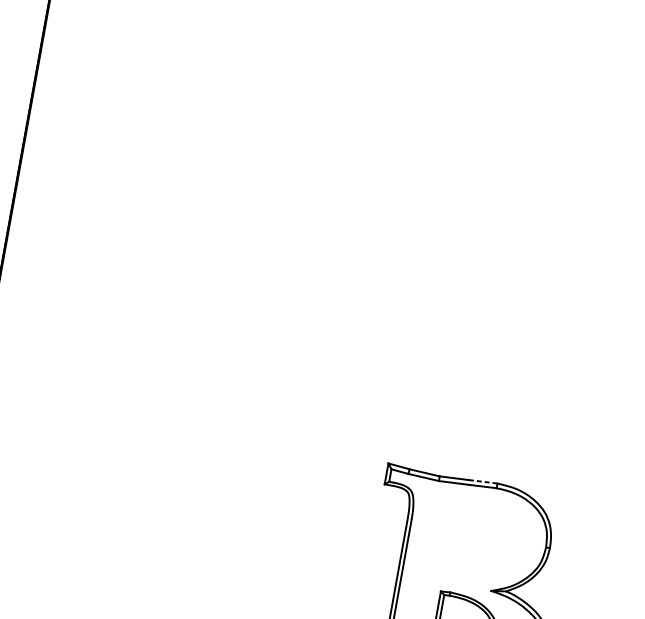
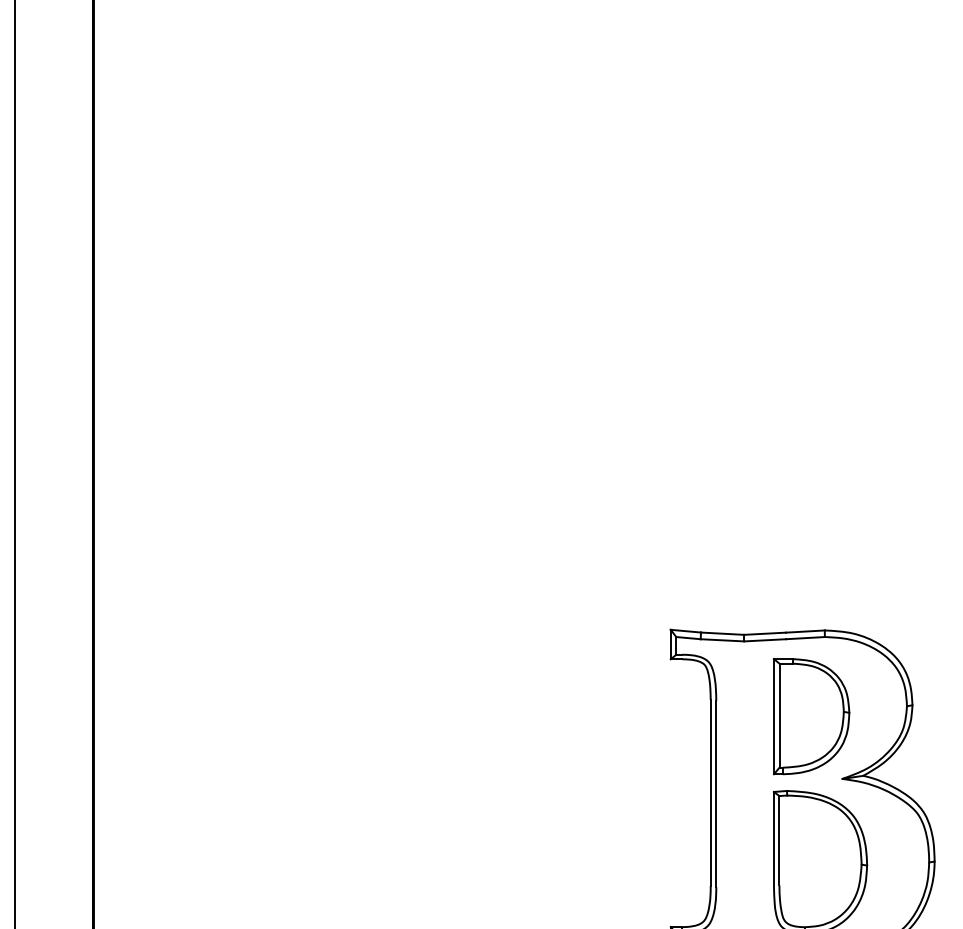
line: (482, 481) -> (804, 631), dashed -> solid
part: (477, 542) -> (811, 716), added

